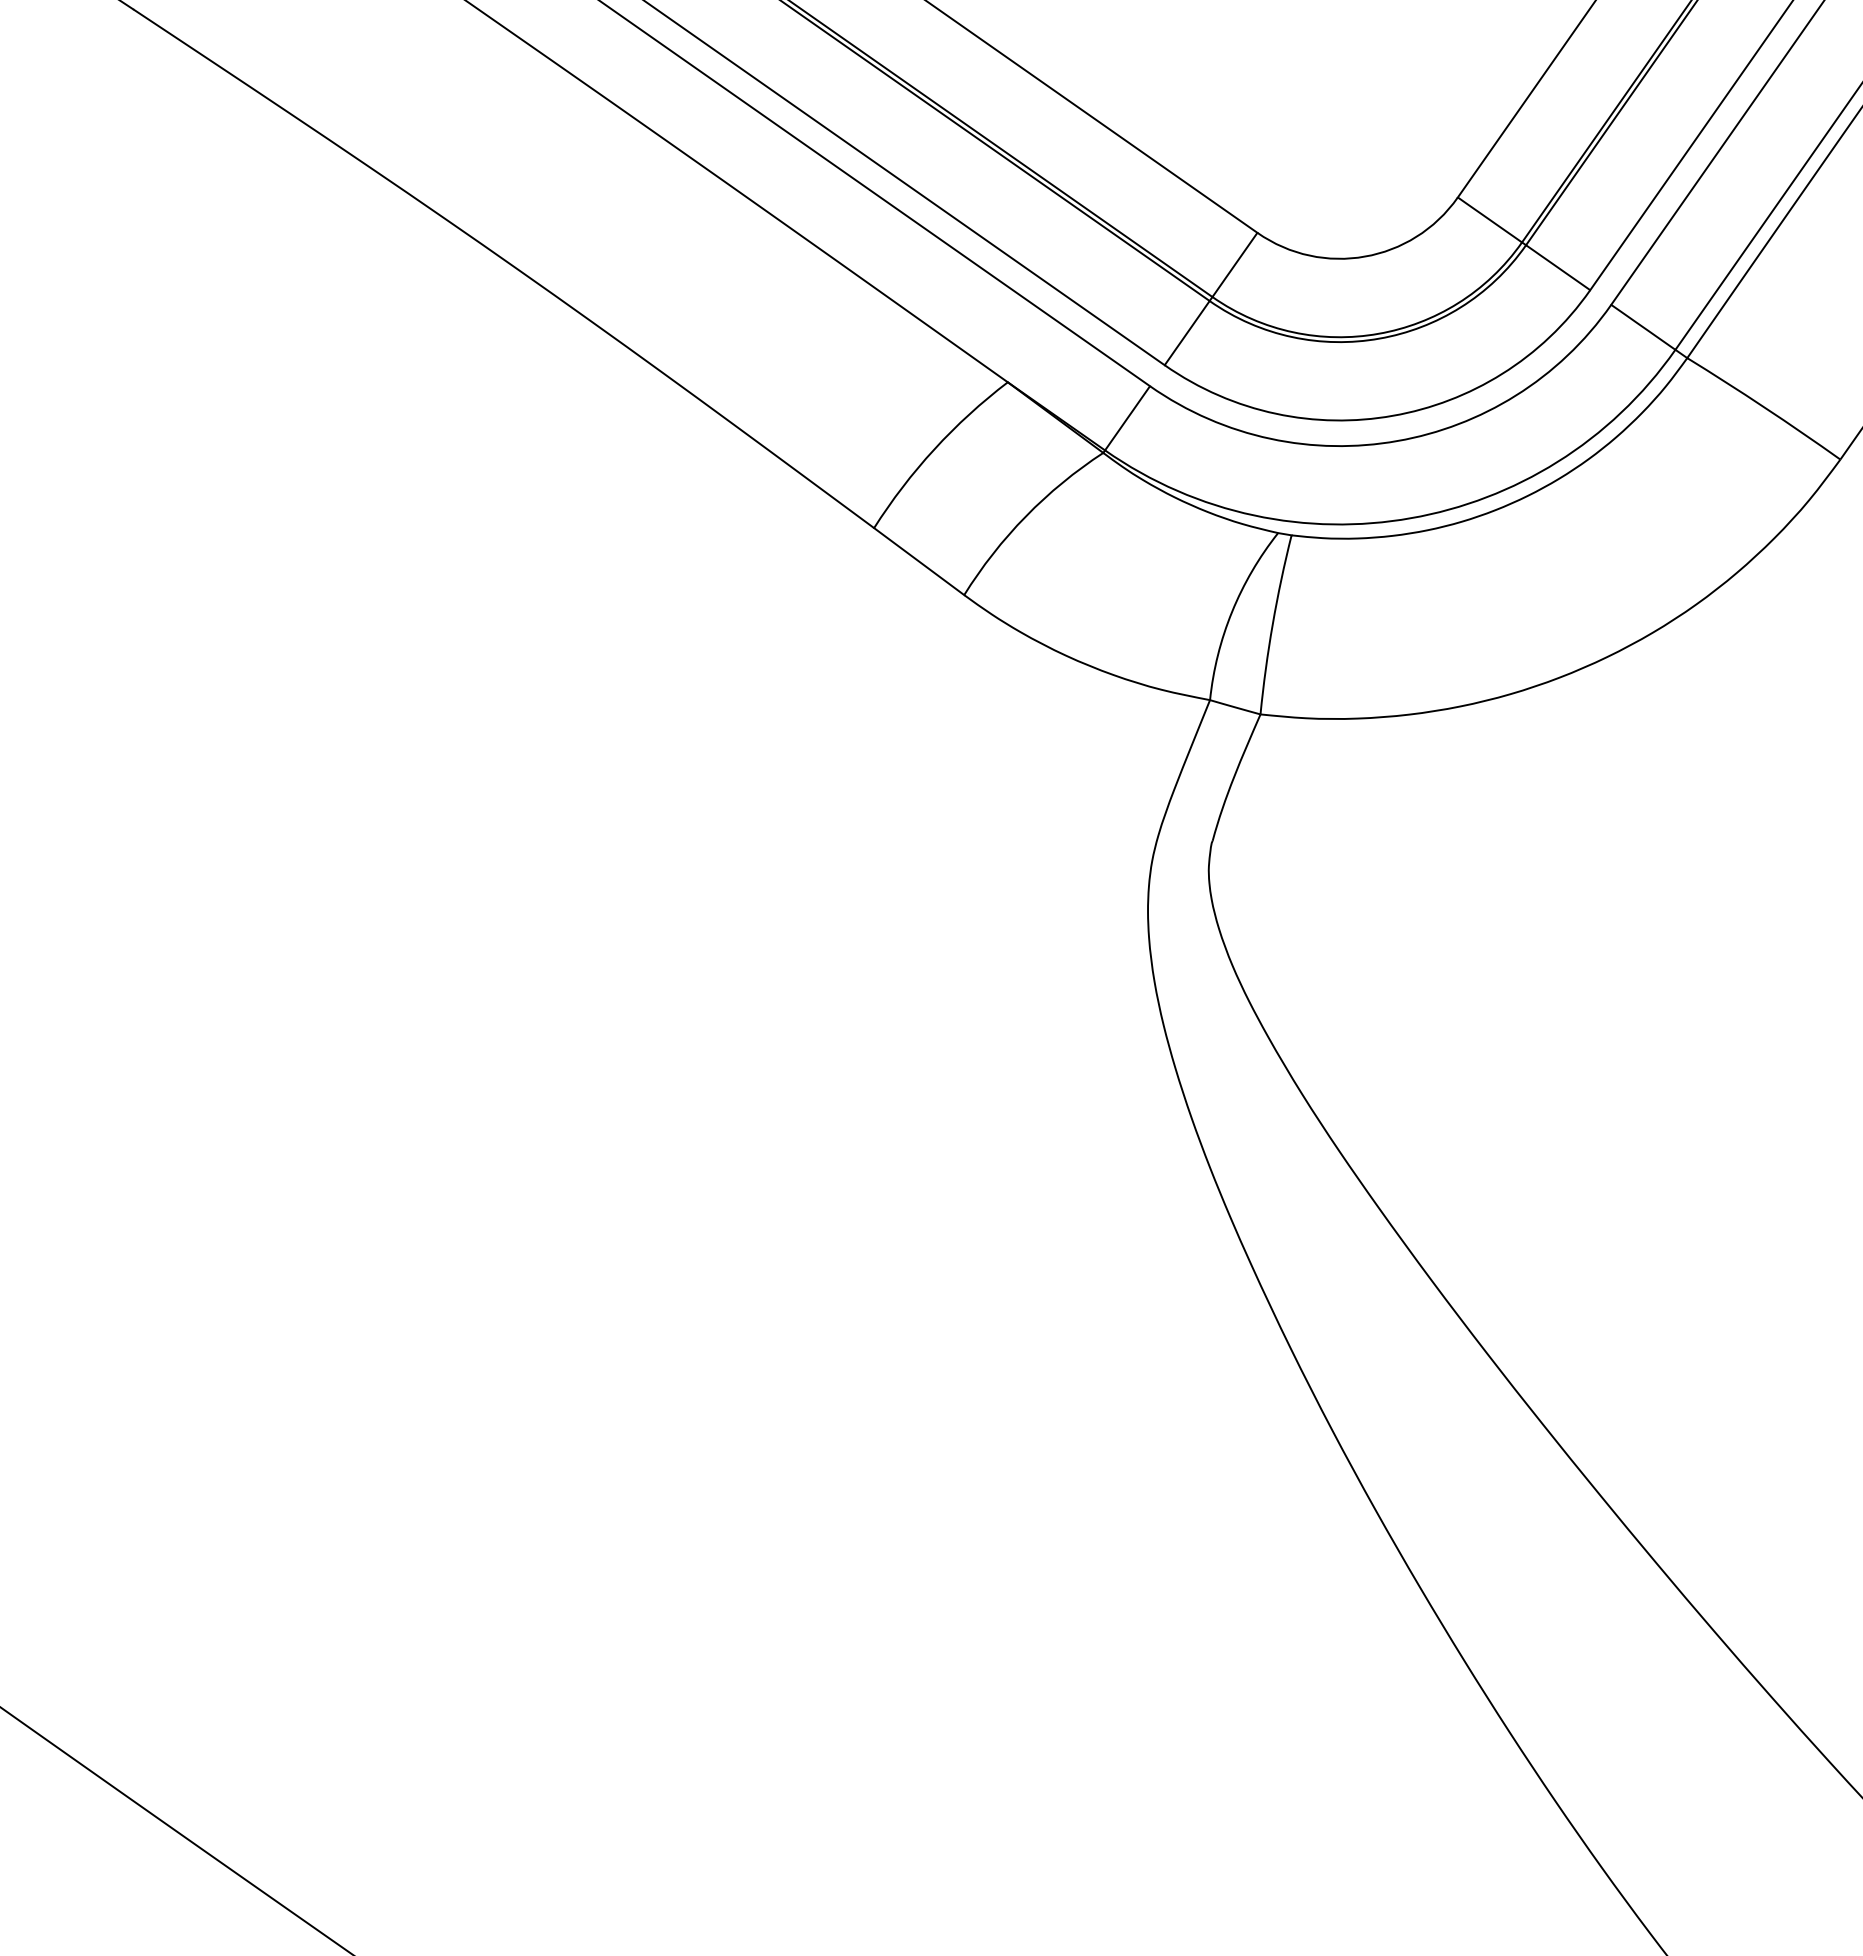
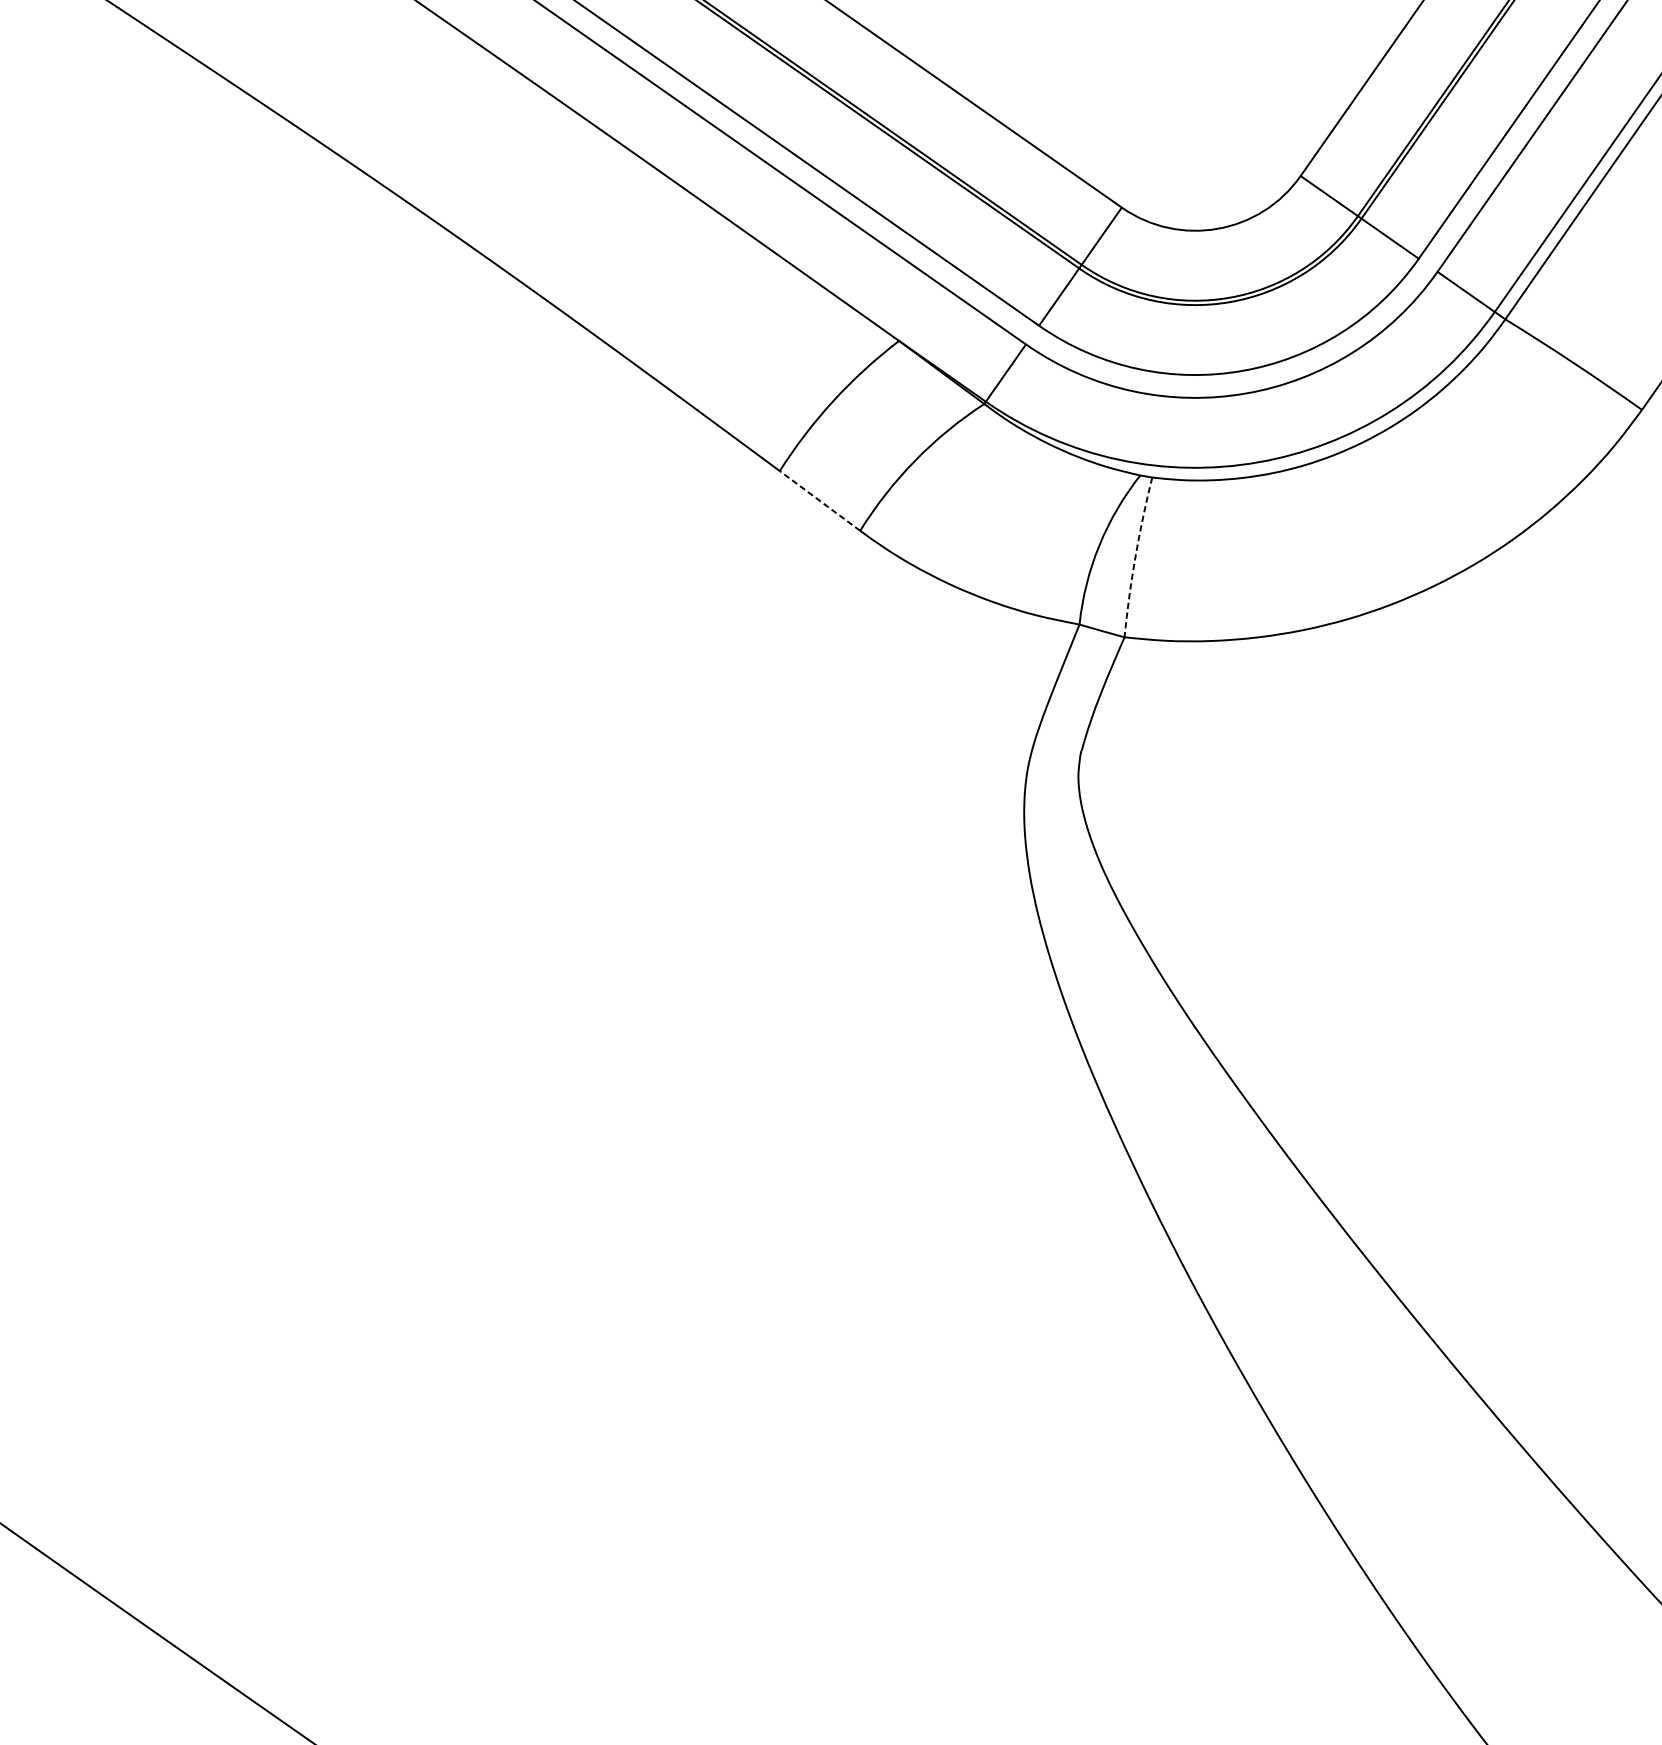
line: (918, 561) -> (819, 500), solid -> dashed
arc: (1272, 624) -> (1135, 557), solid -> dashed

